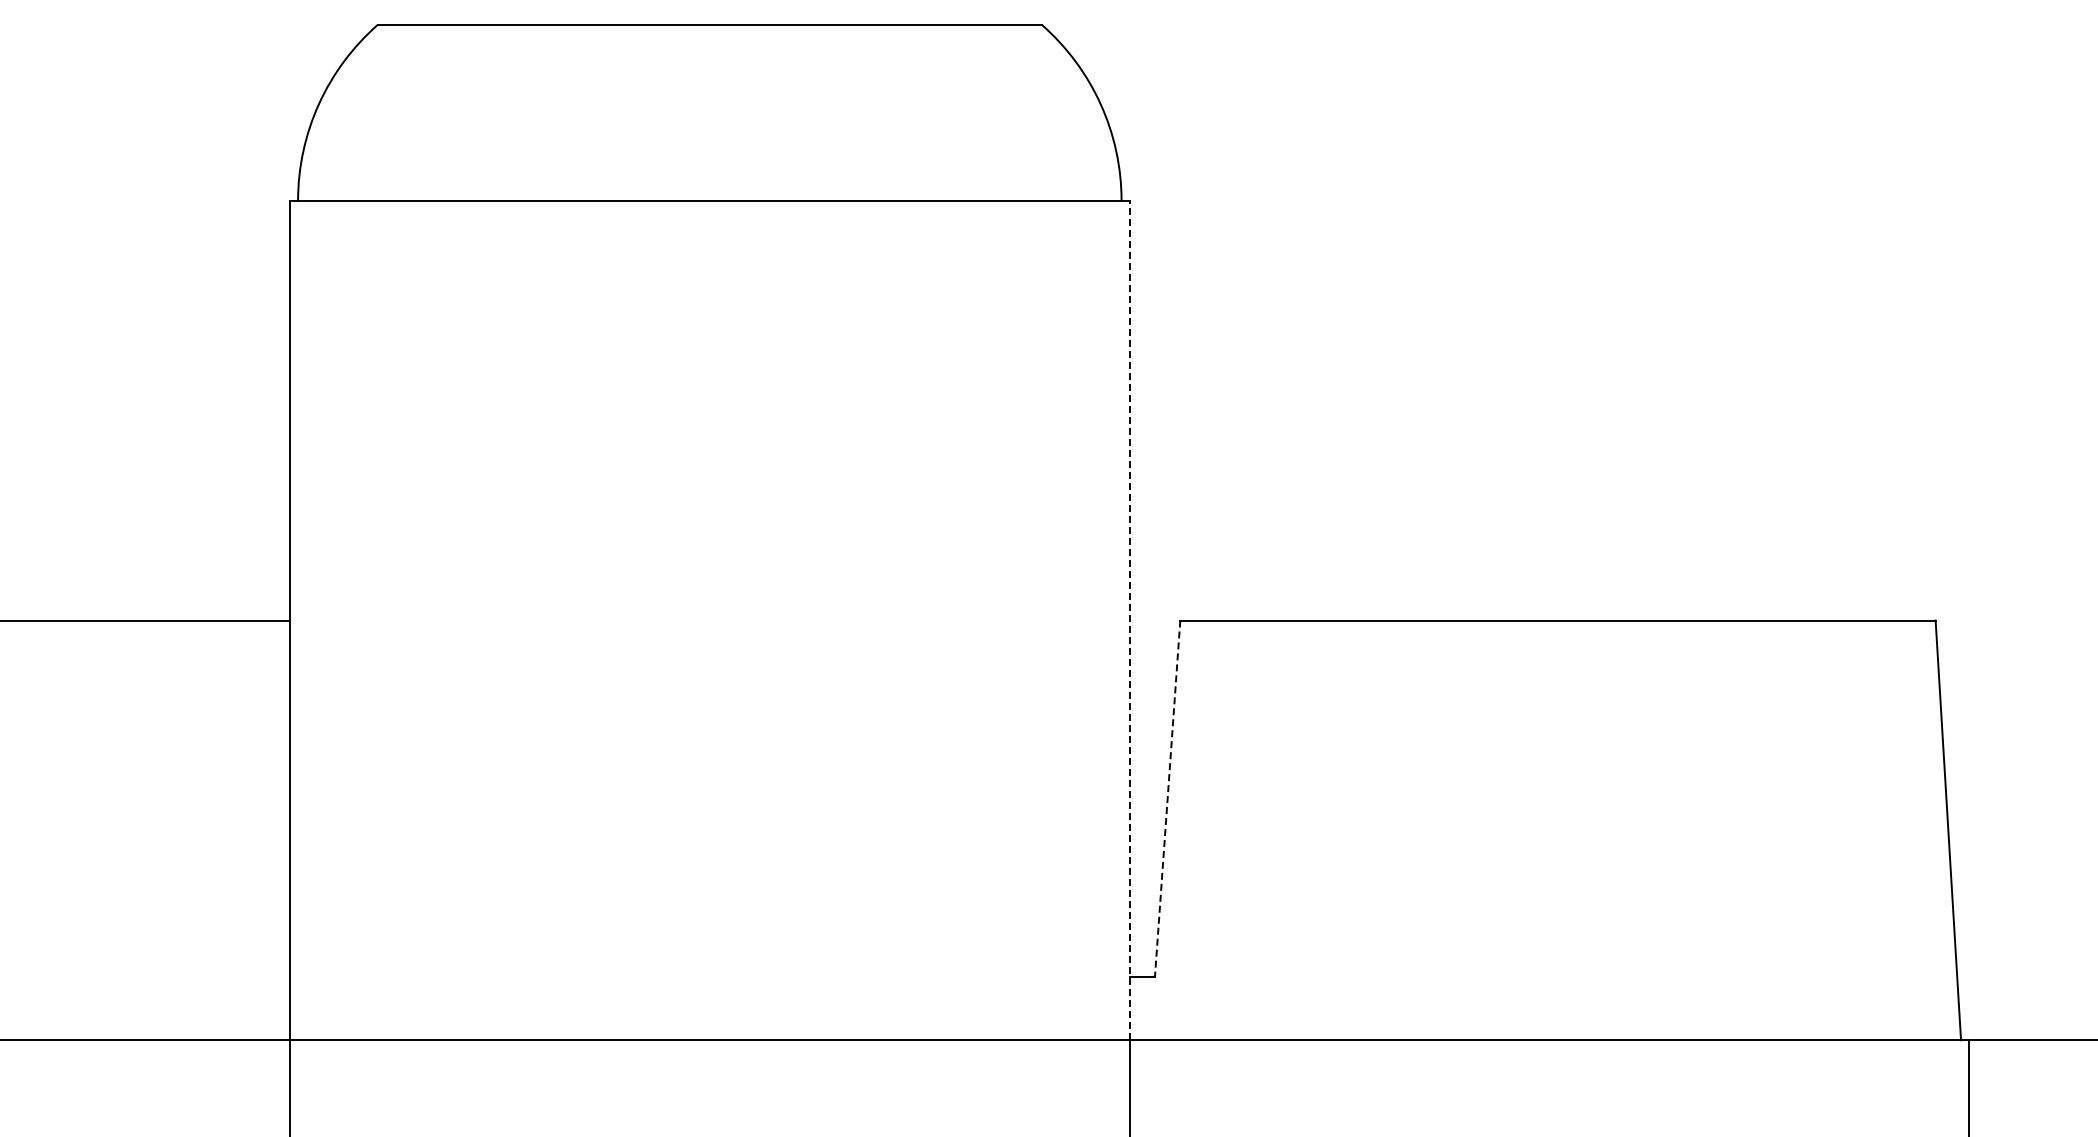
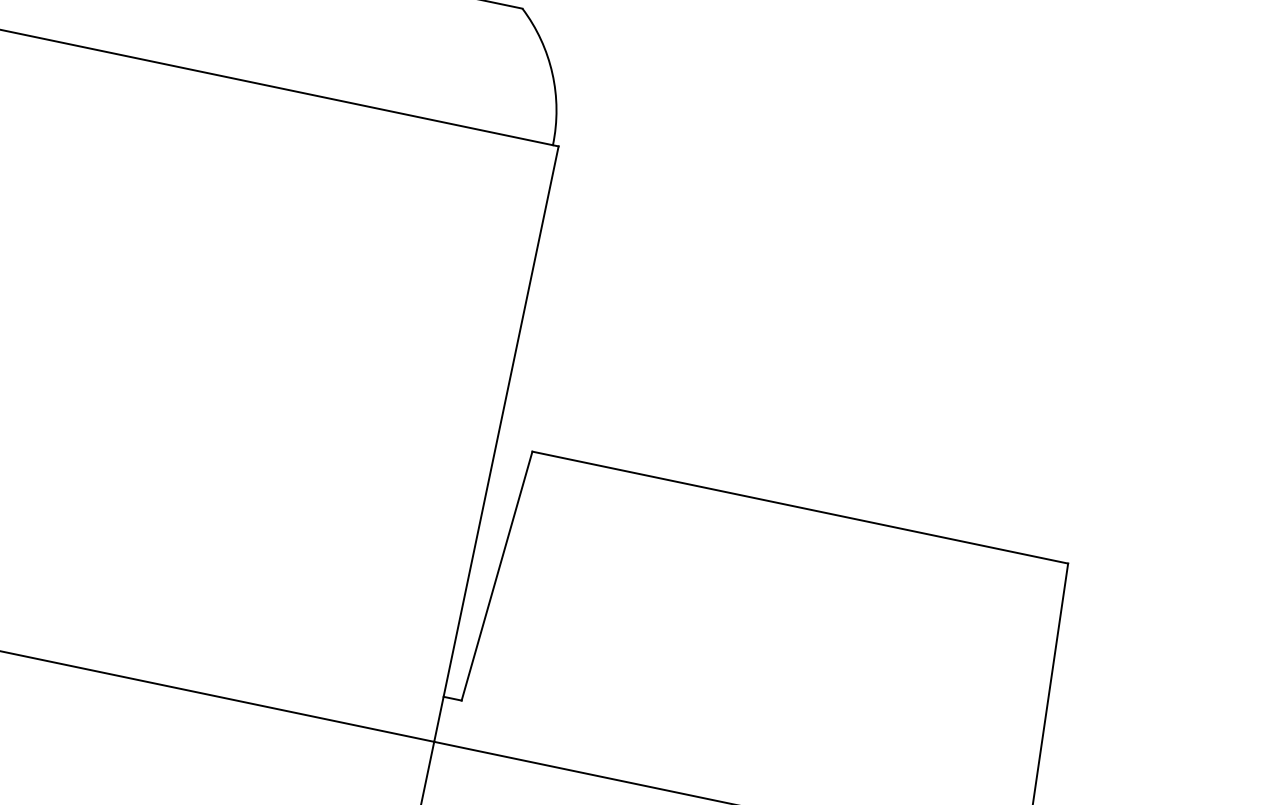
line: (1129, 620) -> (496, 444), dashed -> solid
line: (1167, 798) -> (496, 575), dashed -> solid

